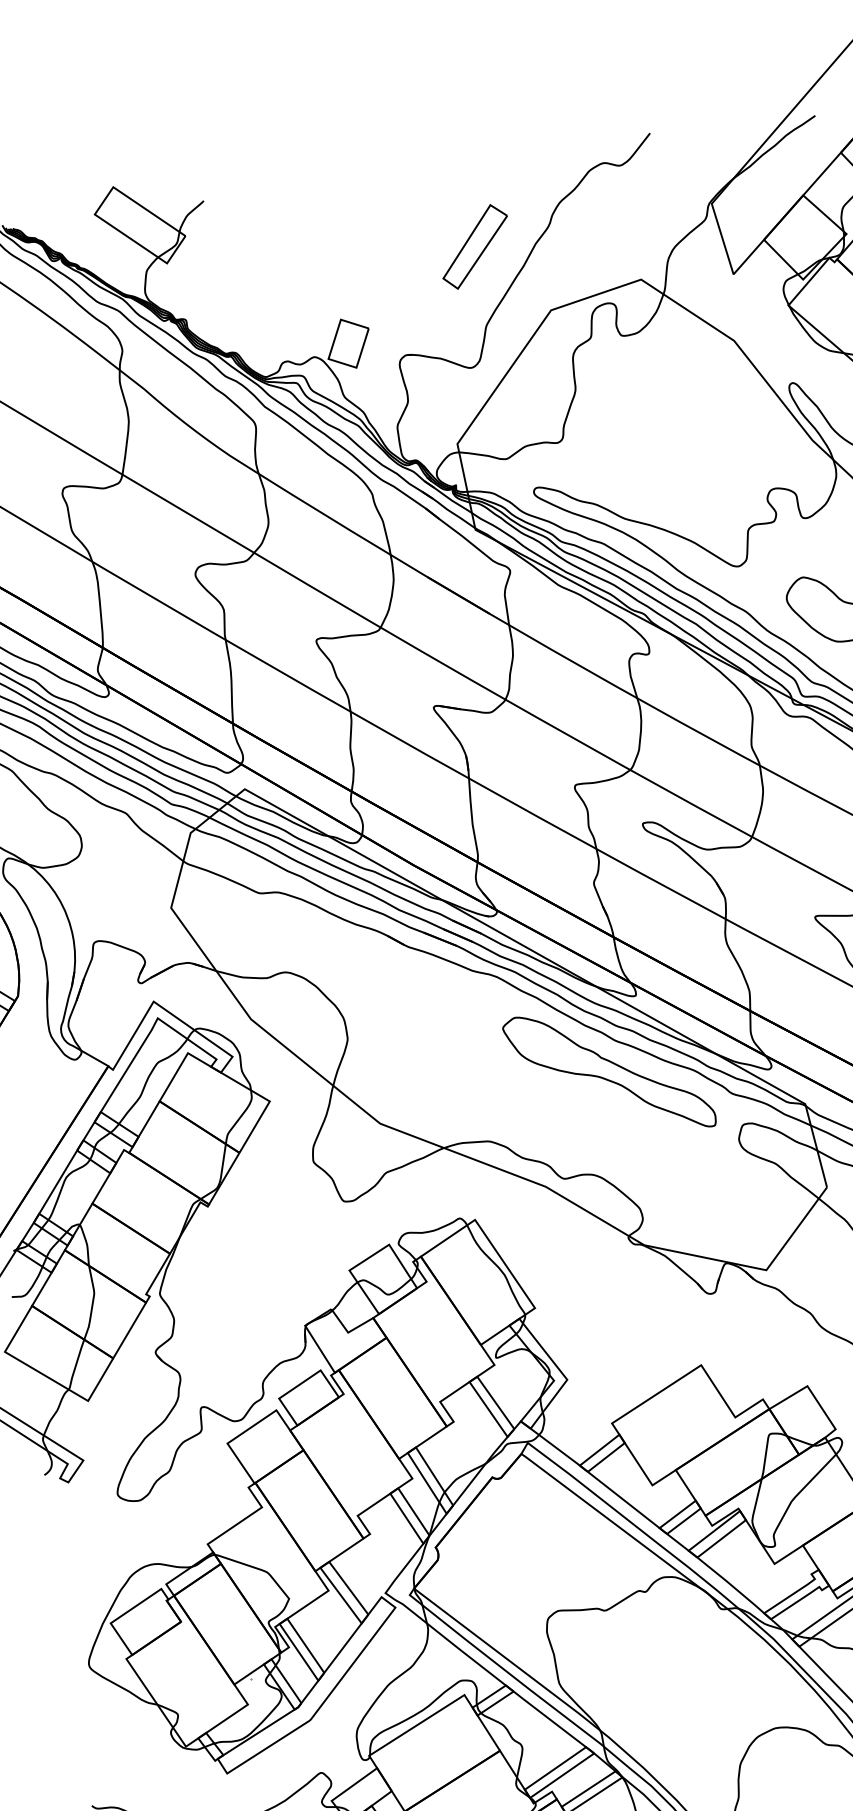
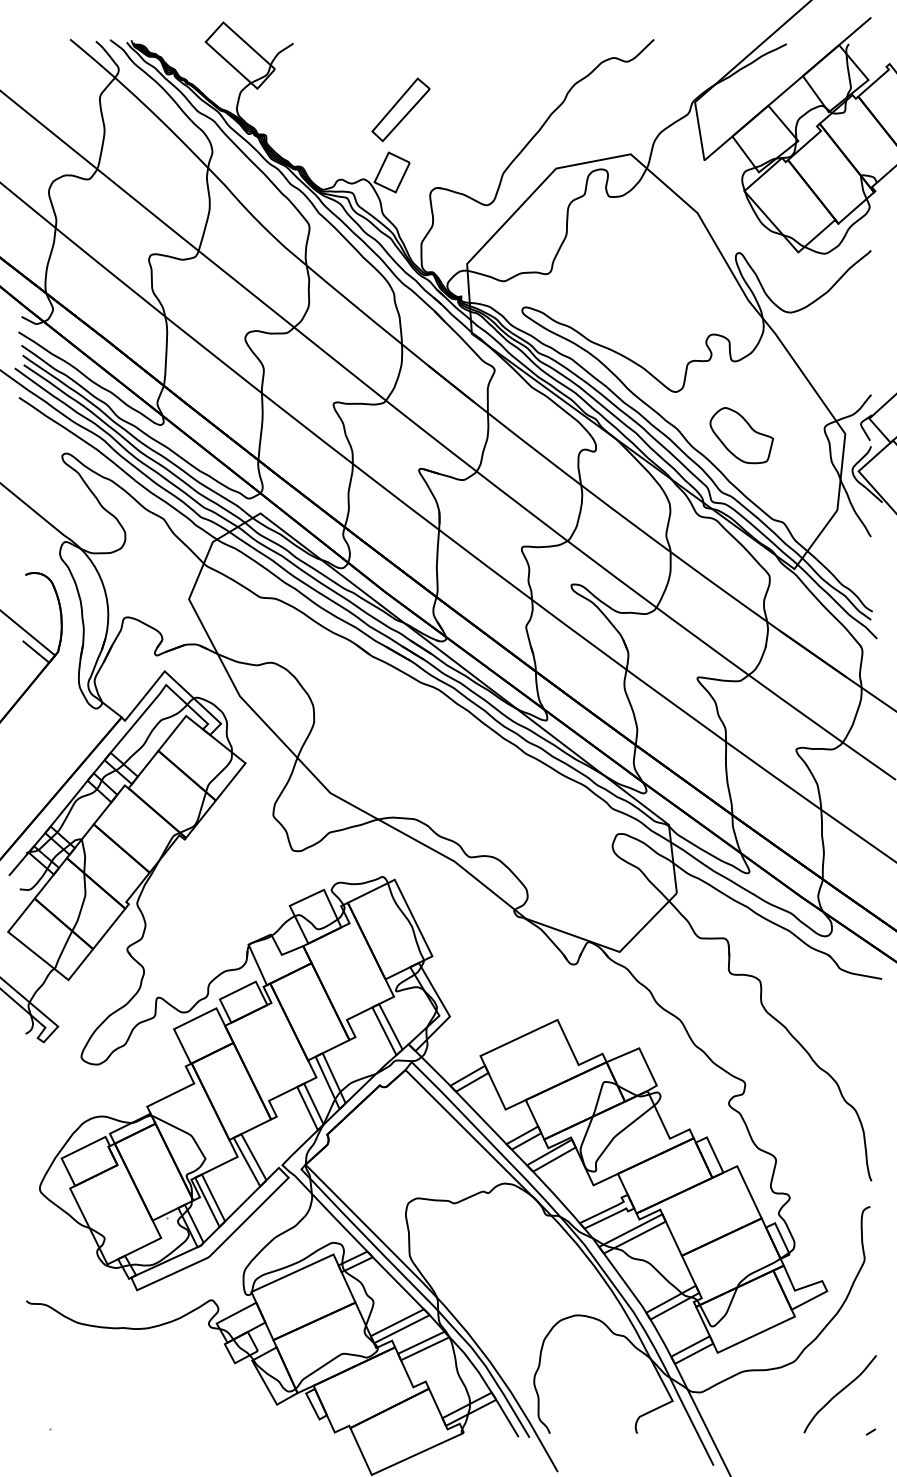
part: (474, 246) -> (400, 109), moved
part: (609, 1071) -> (517, 777), removed

